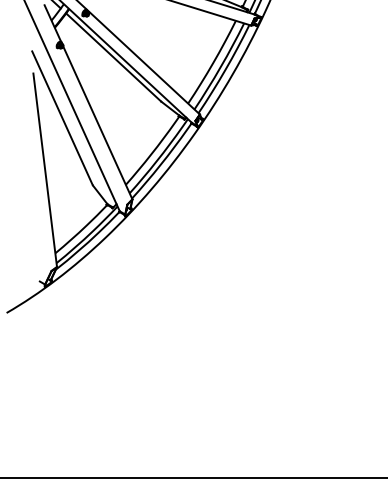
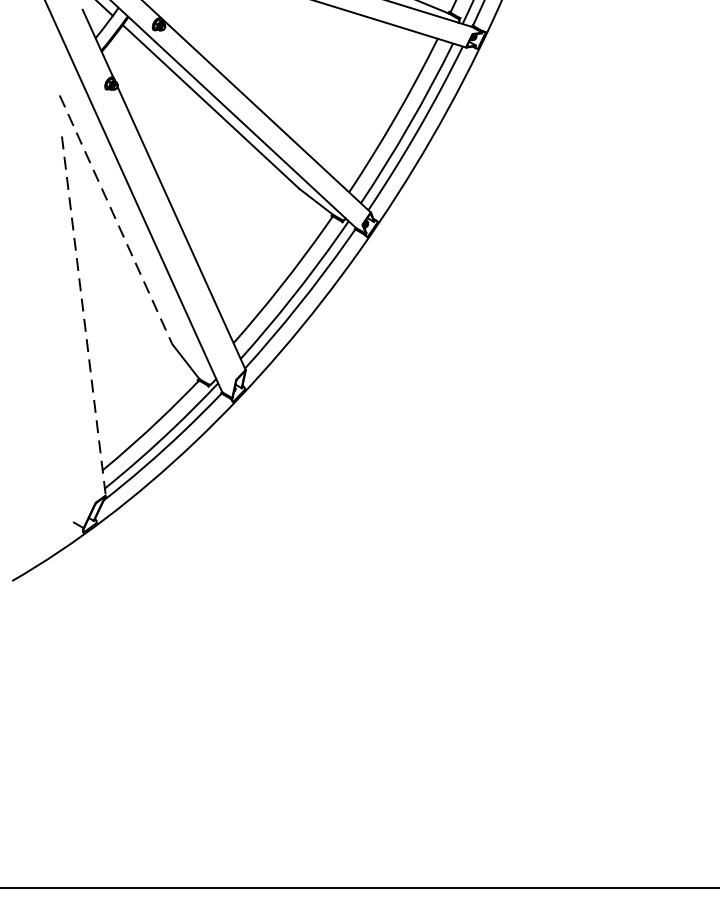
line: (62, 118) -> (115, 220), solid -> dashed
line: (45, 170) -> (84, 316), solid -> dashed

